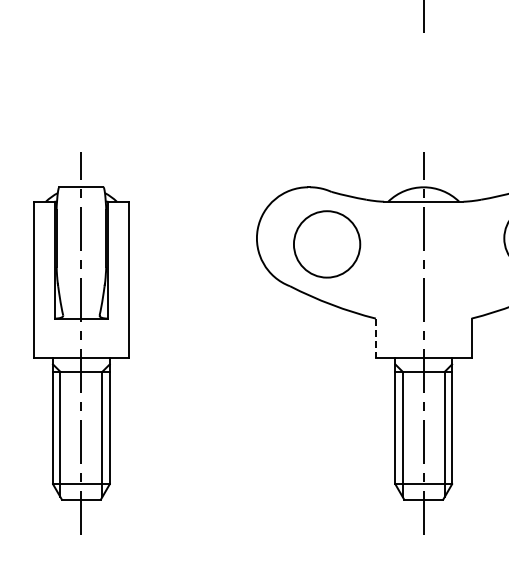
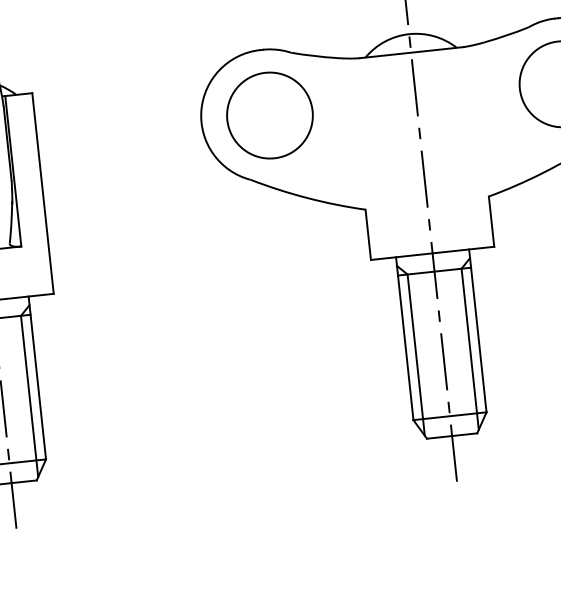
part: (327, 244) -> (270, 115), moved
line: (375, 338) -> (367, 235), dashed -> solid

